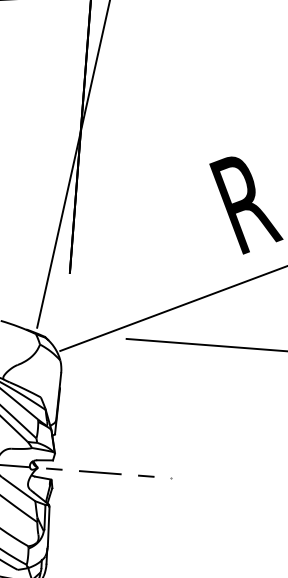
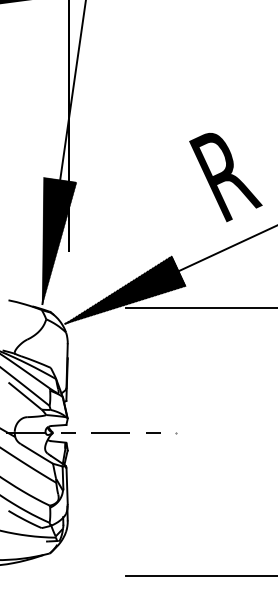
hatch: (60, 260) -> (59, 240), added
hatch: (128, 318) -> (125, 289), added

